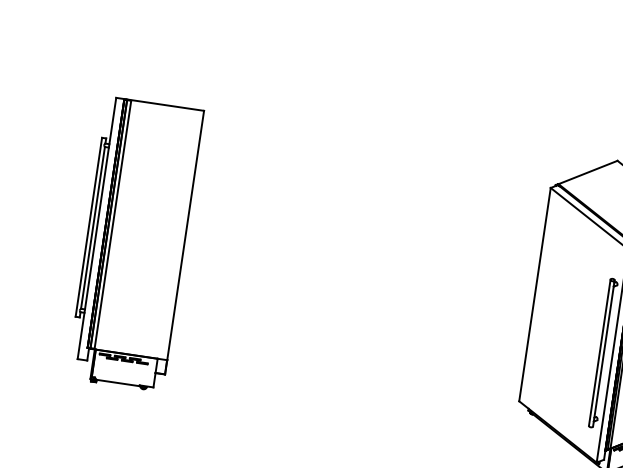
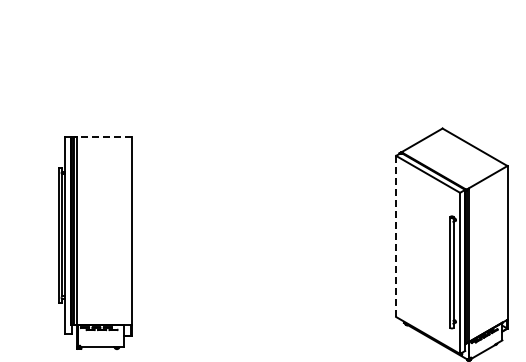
line: (165, 104) -> (102, 136), solid -> dashed
line: (535, 294) -> (396, 236), solid -> dashed

